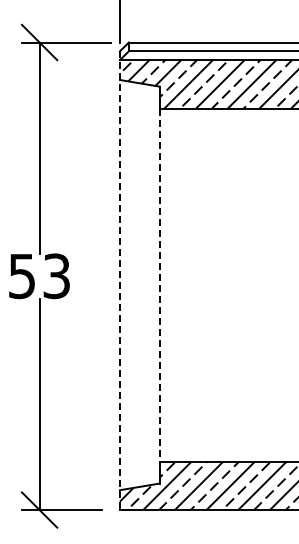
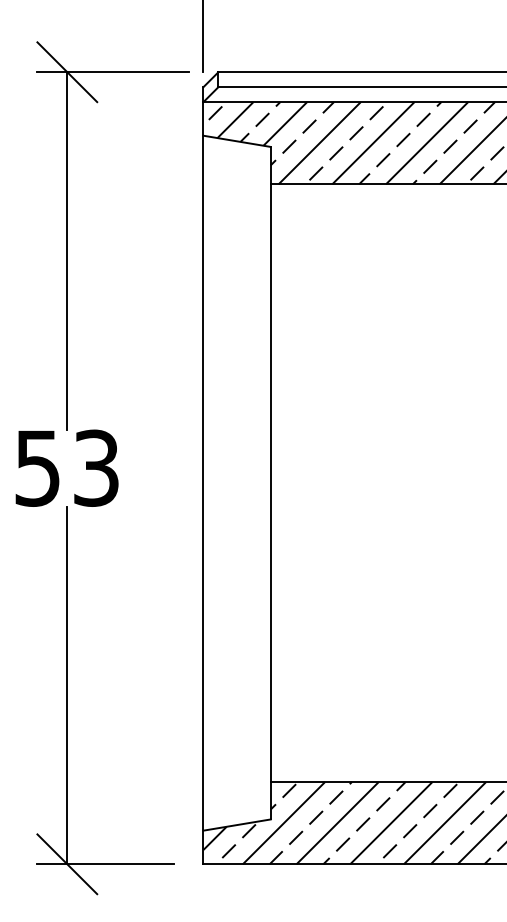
line: (119, 281) -> (202, 477), dashed -> solid
line: (159, 285) -> (270, 483), dashed -> solid

